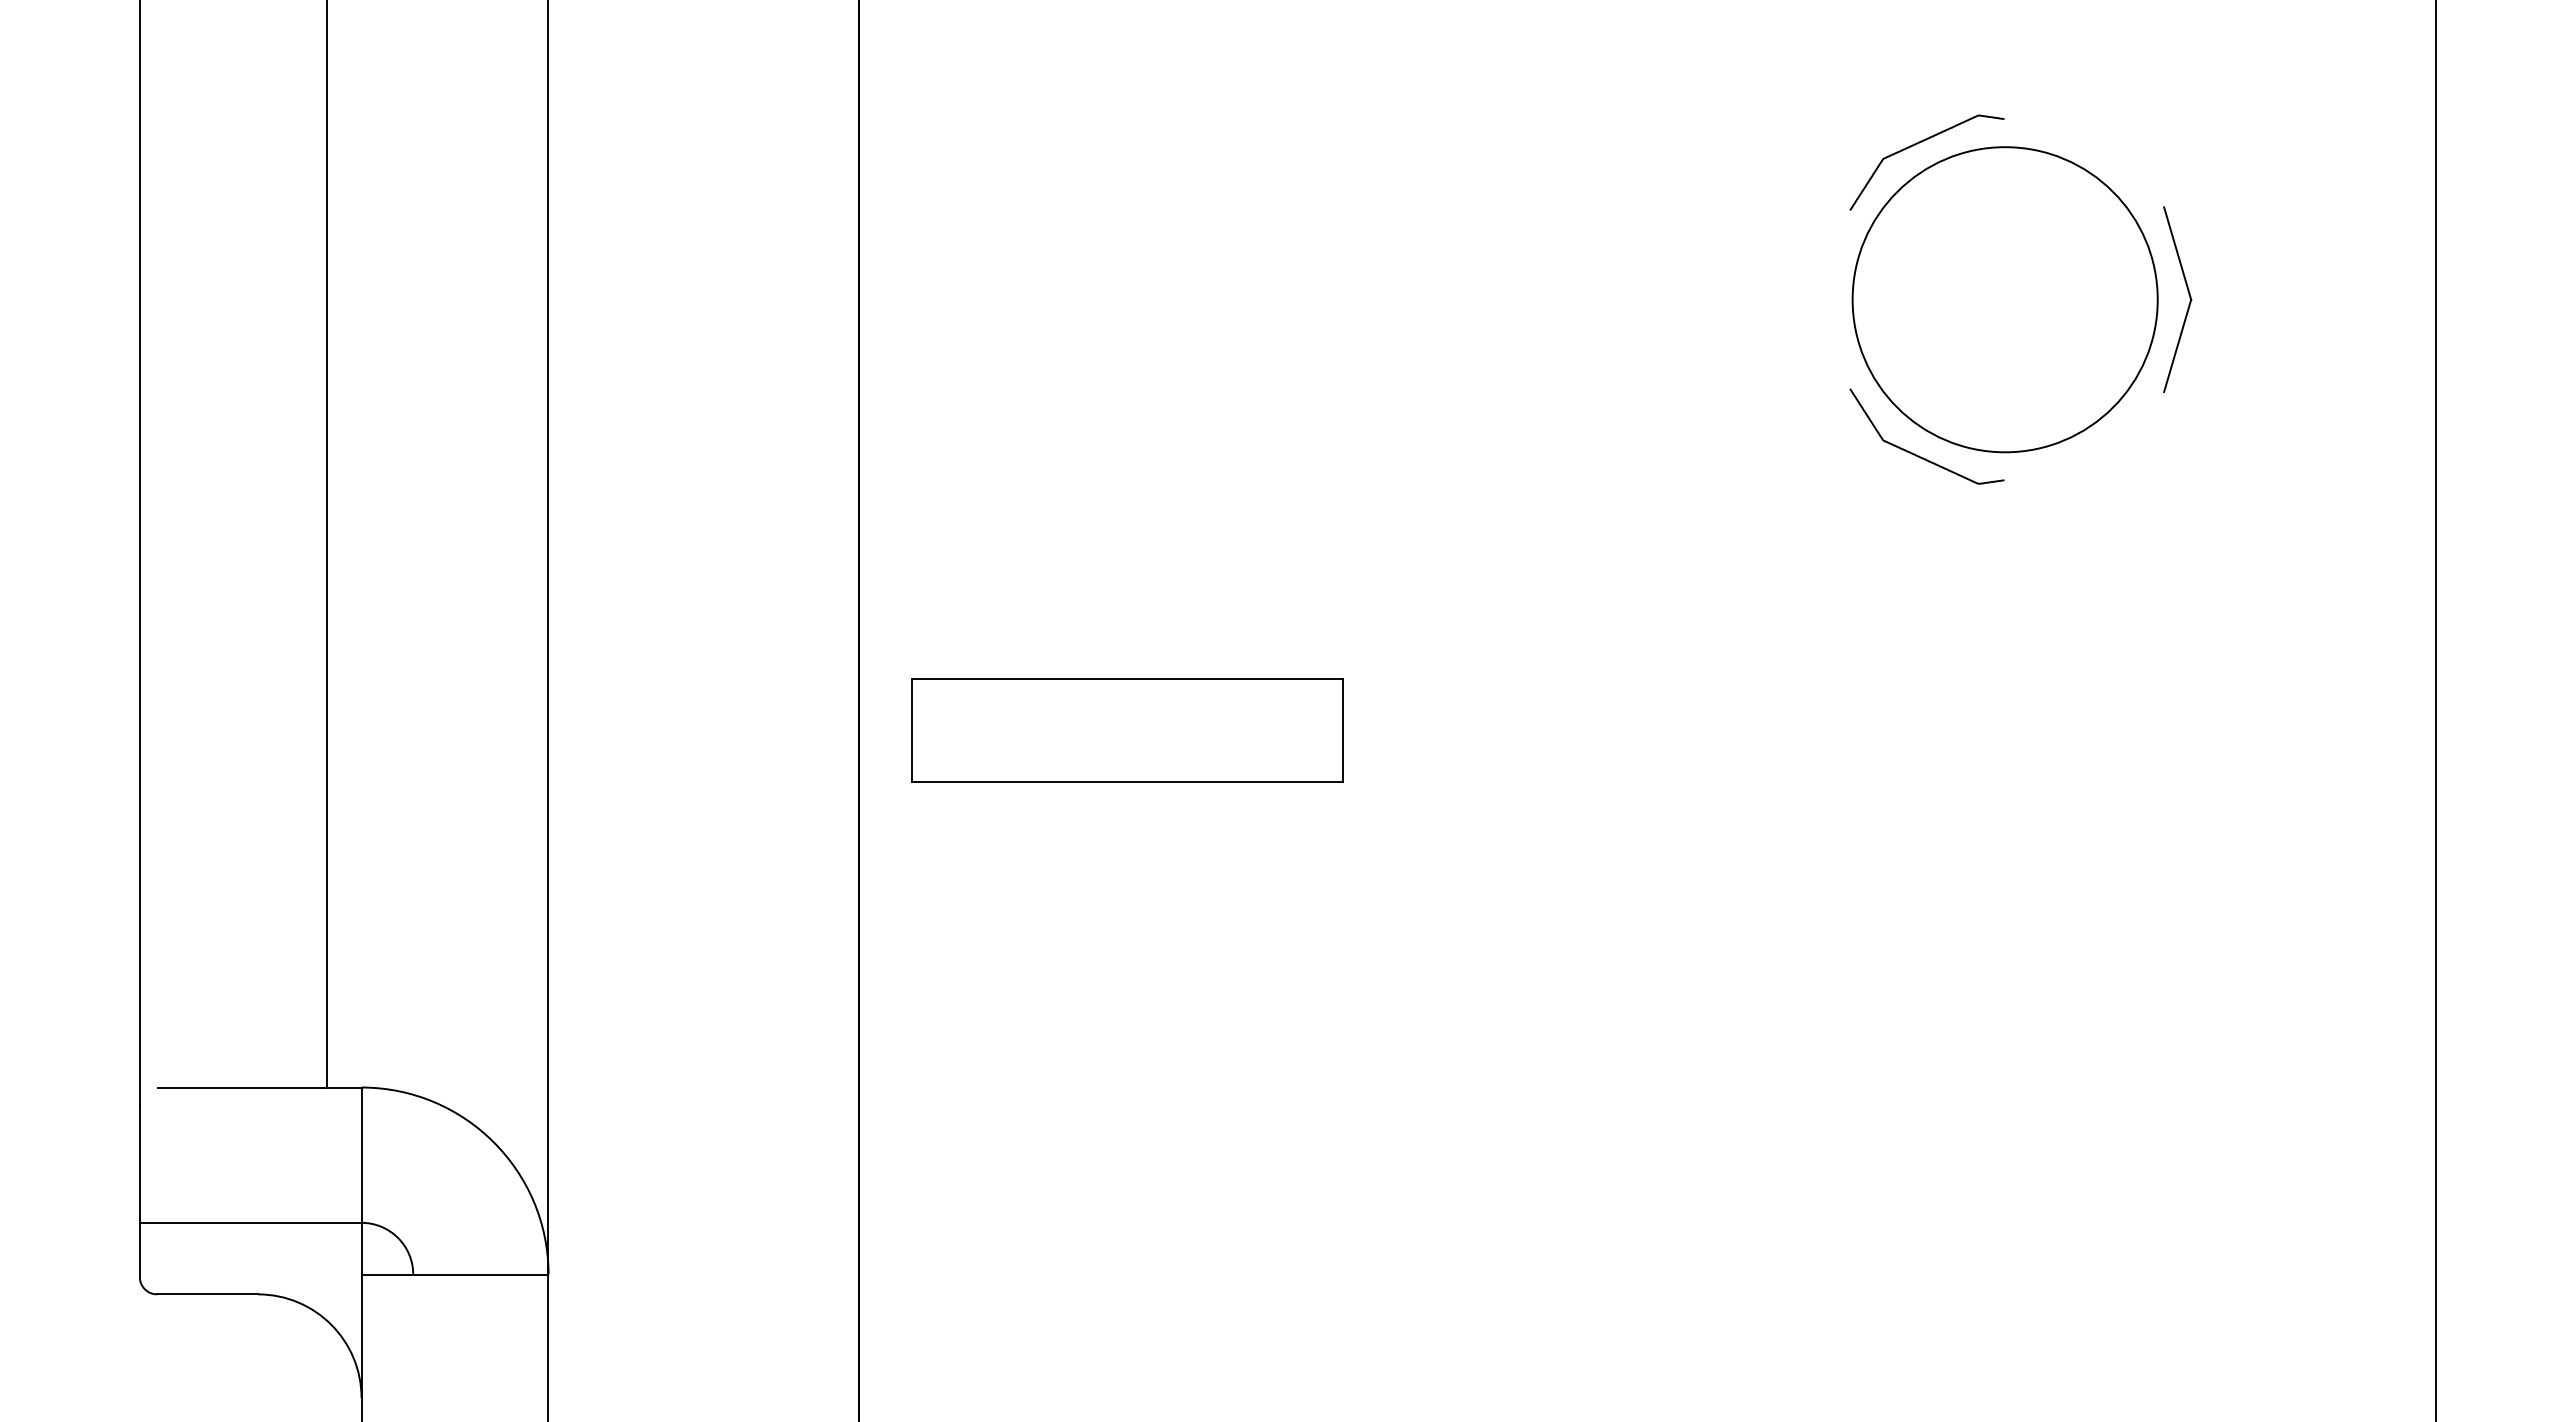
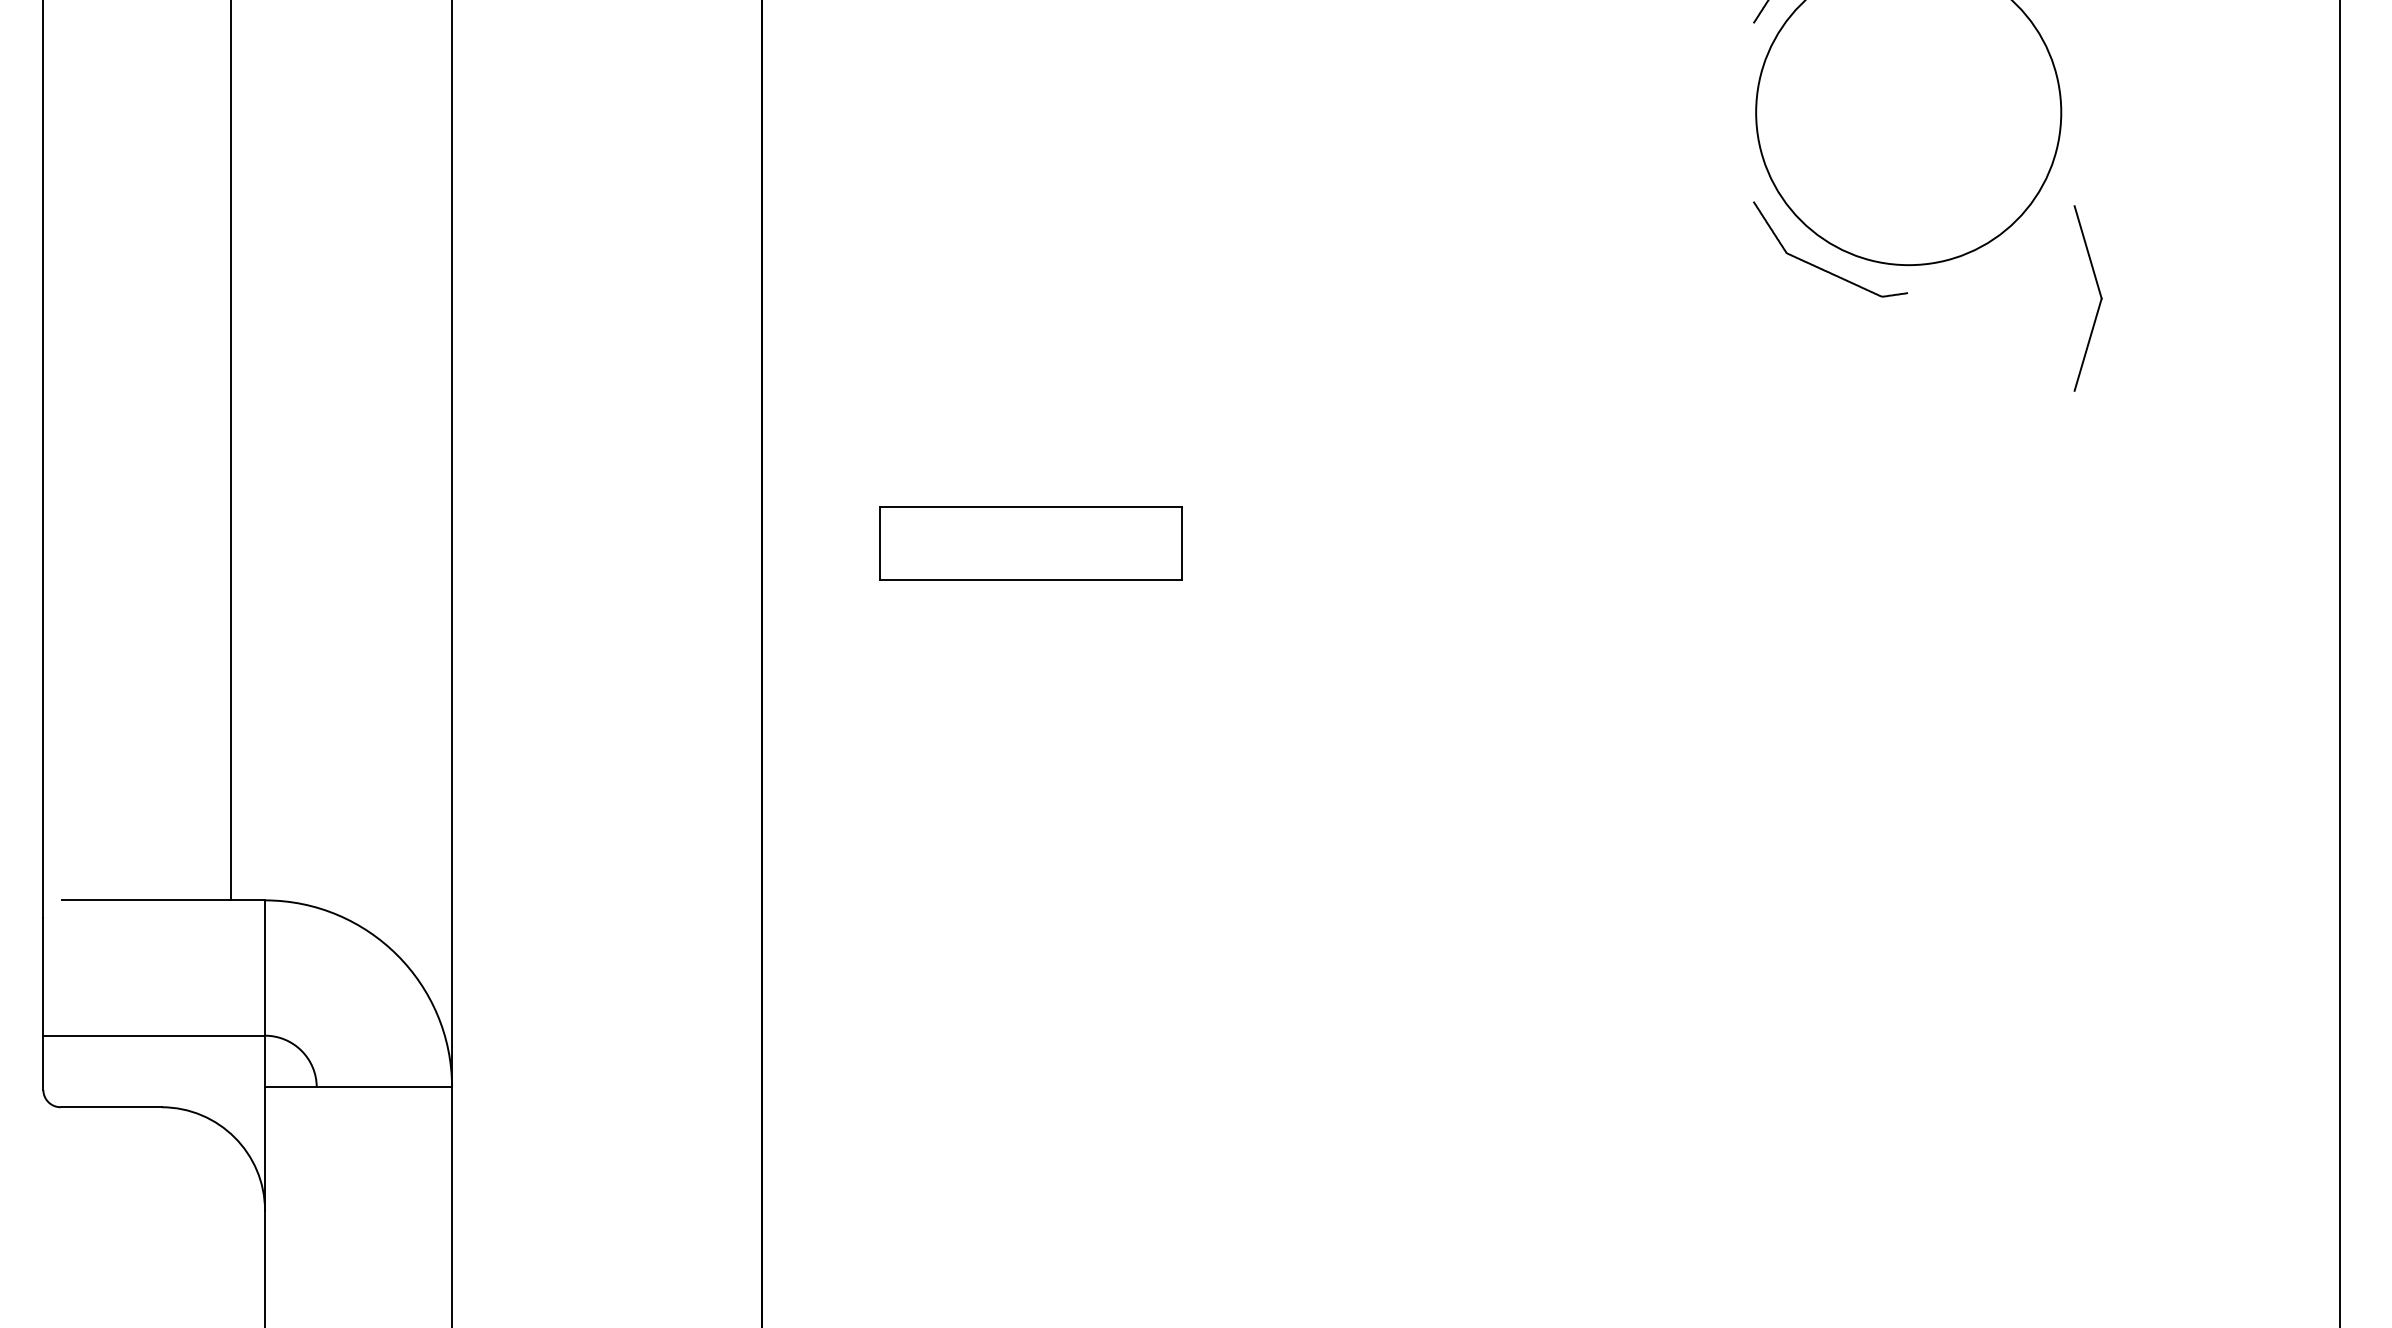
part: (2189, 298) -> (2100, 297), moved
part: (1127, 730) -> (1031, 543), size x0.7

